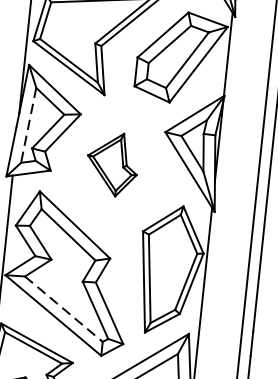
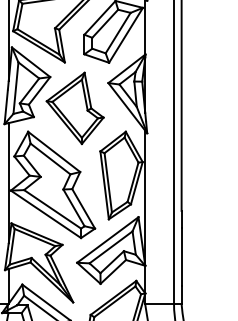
line: (27, 125) -> (15, 88), dashed -> solid
part: (111, 164) -> (74, 108), size x1.67
line: (65, 309) -> (53, 209), dashed -> solid

